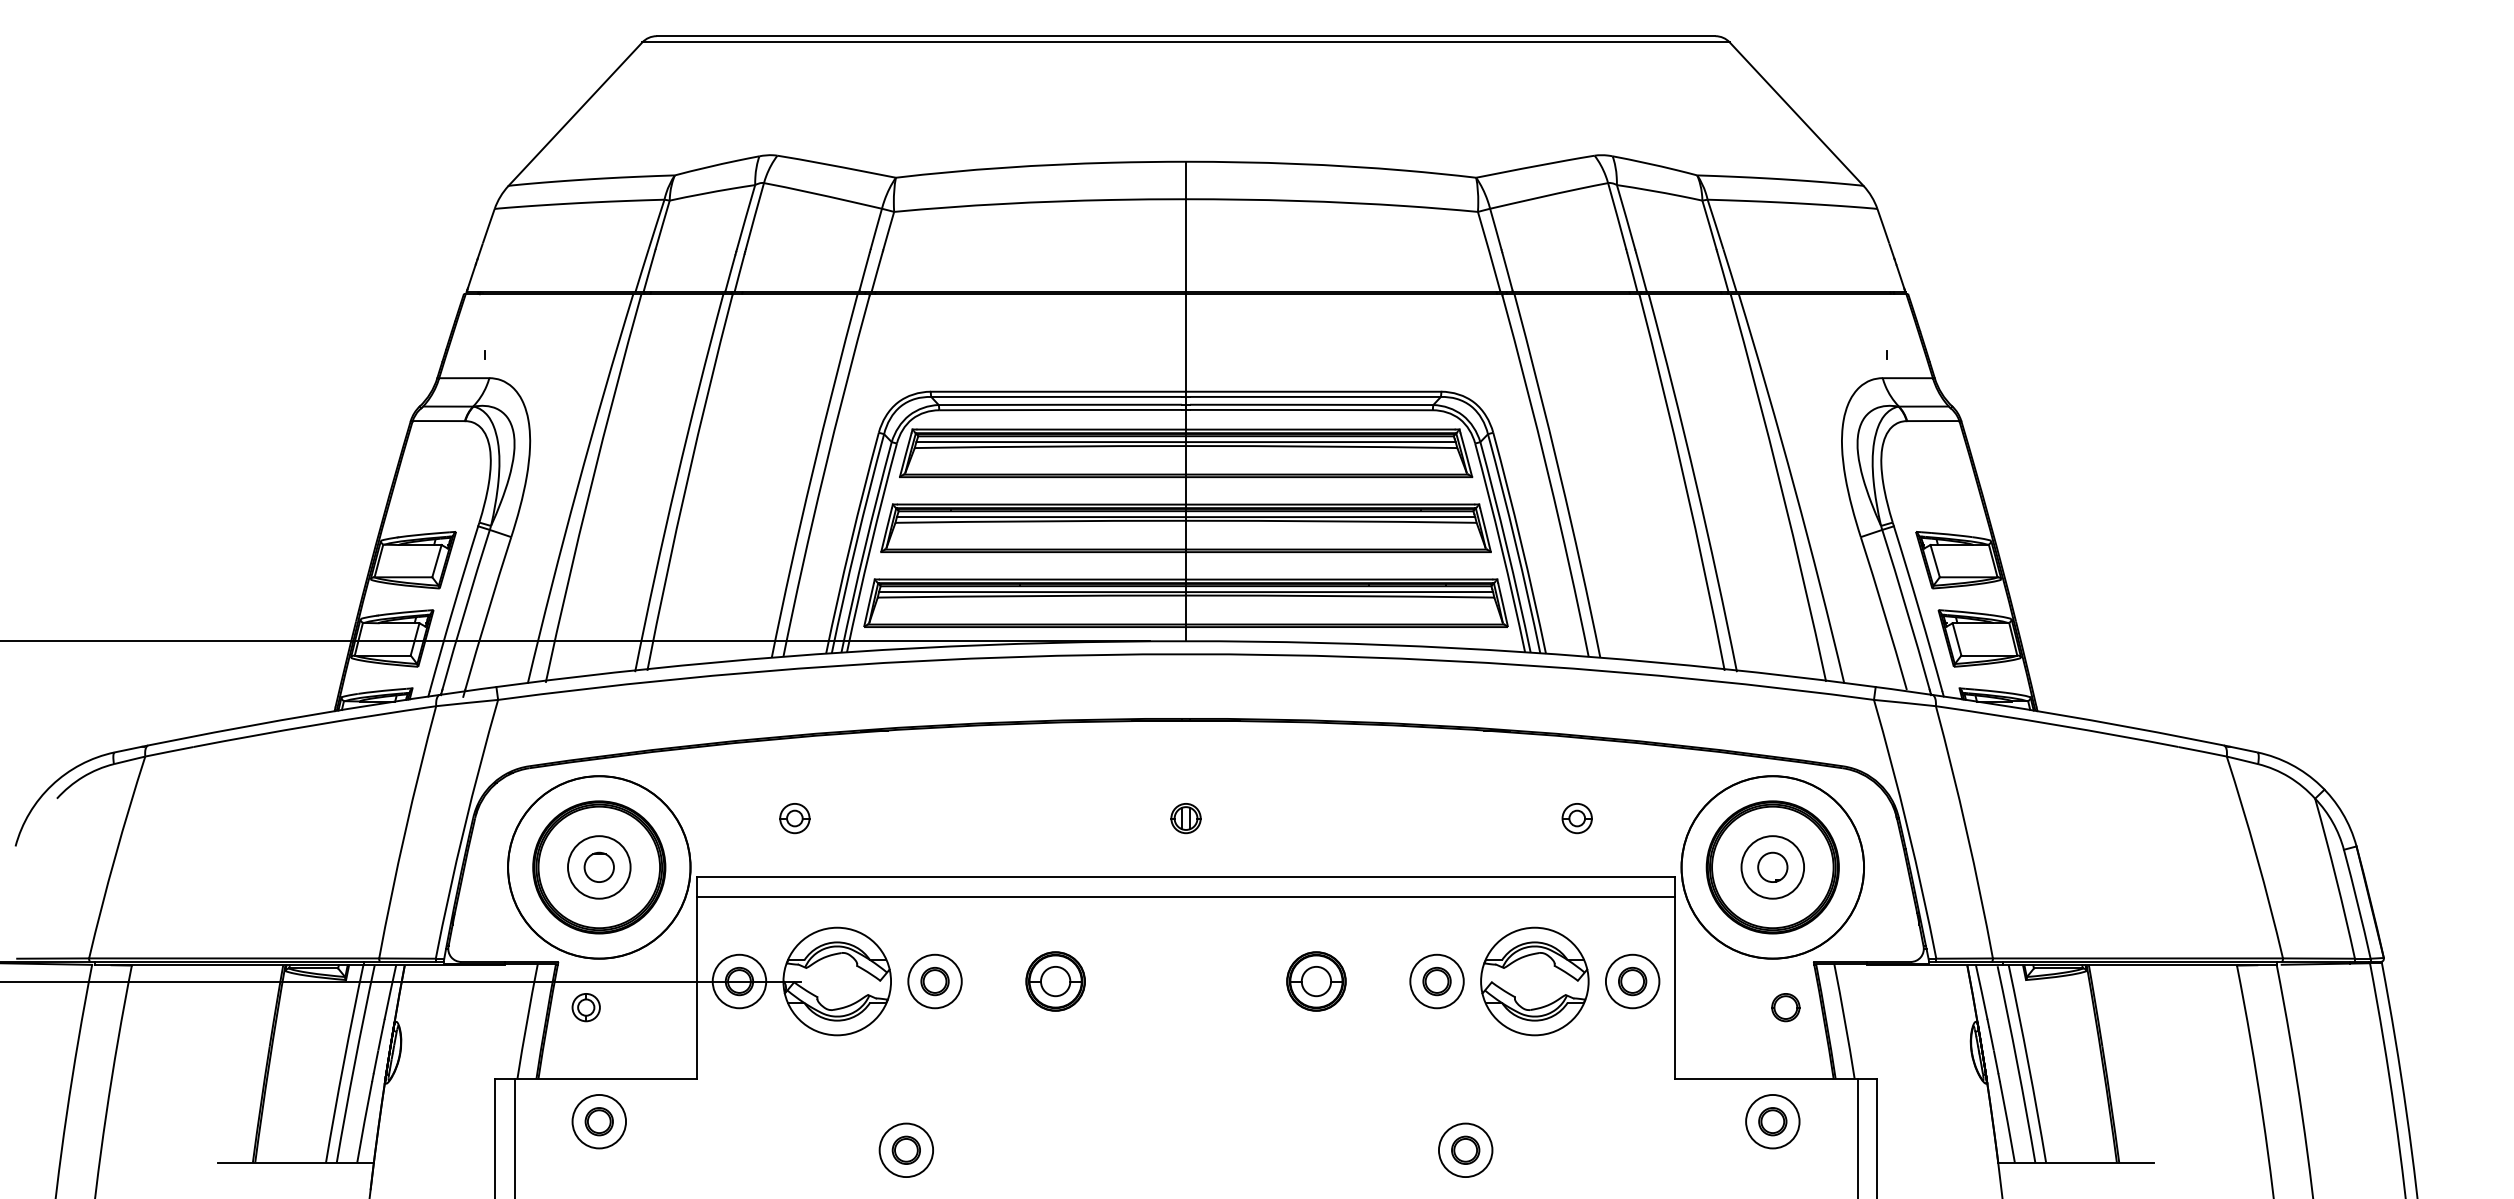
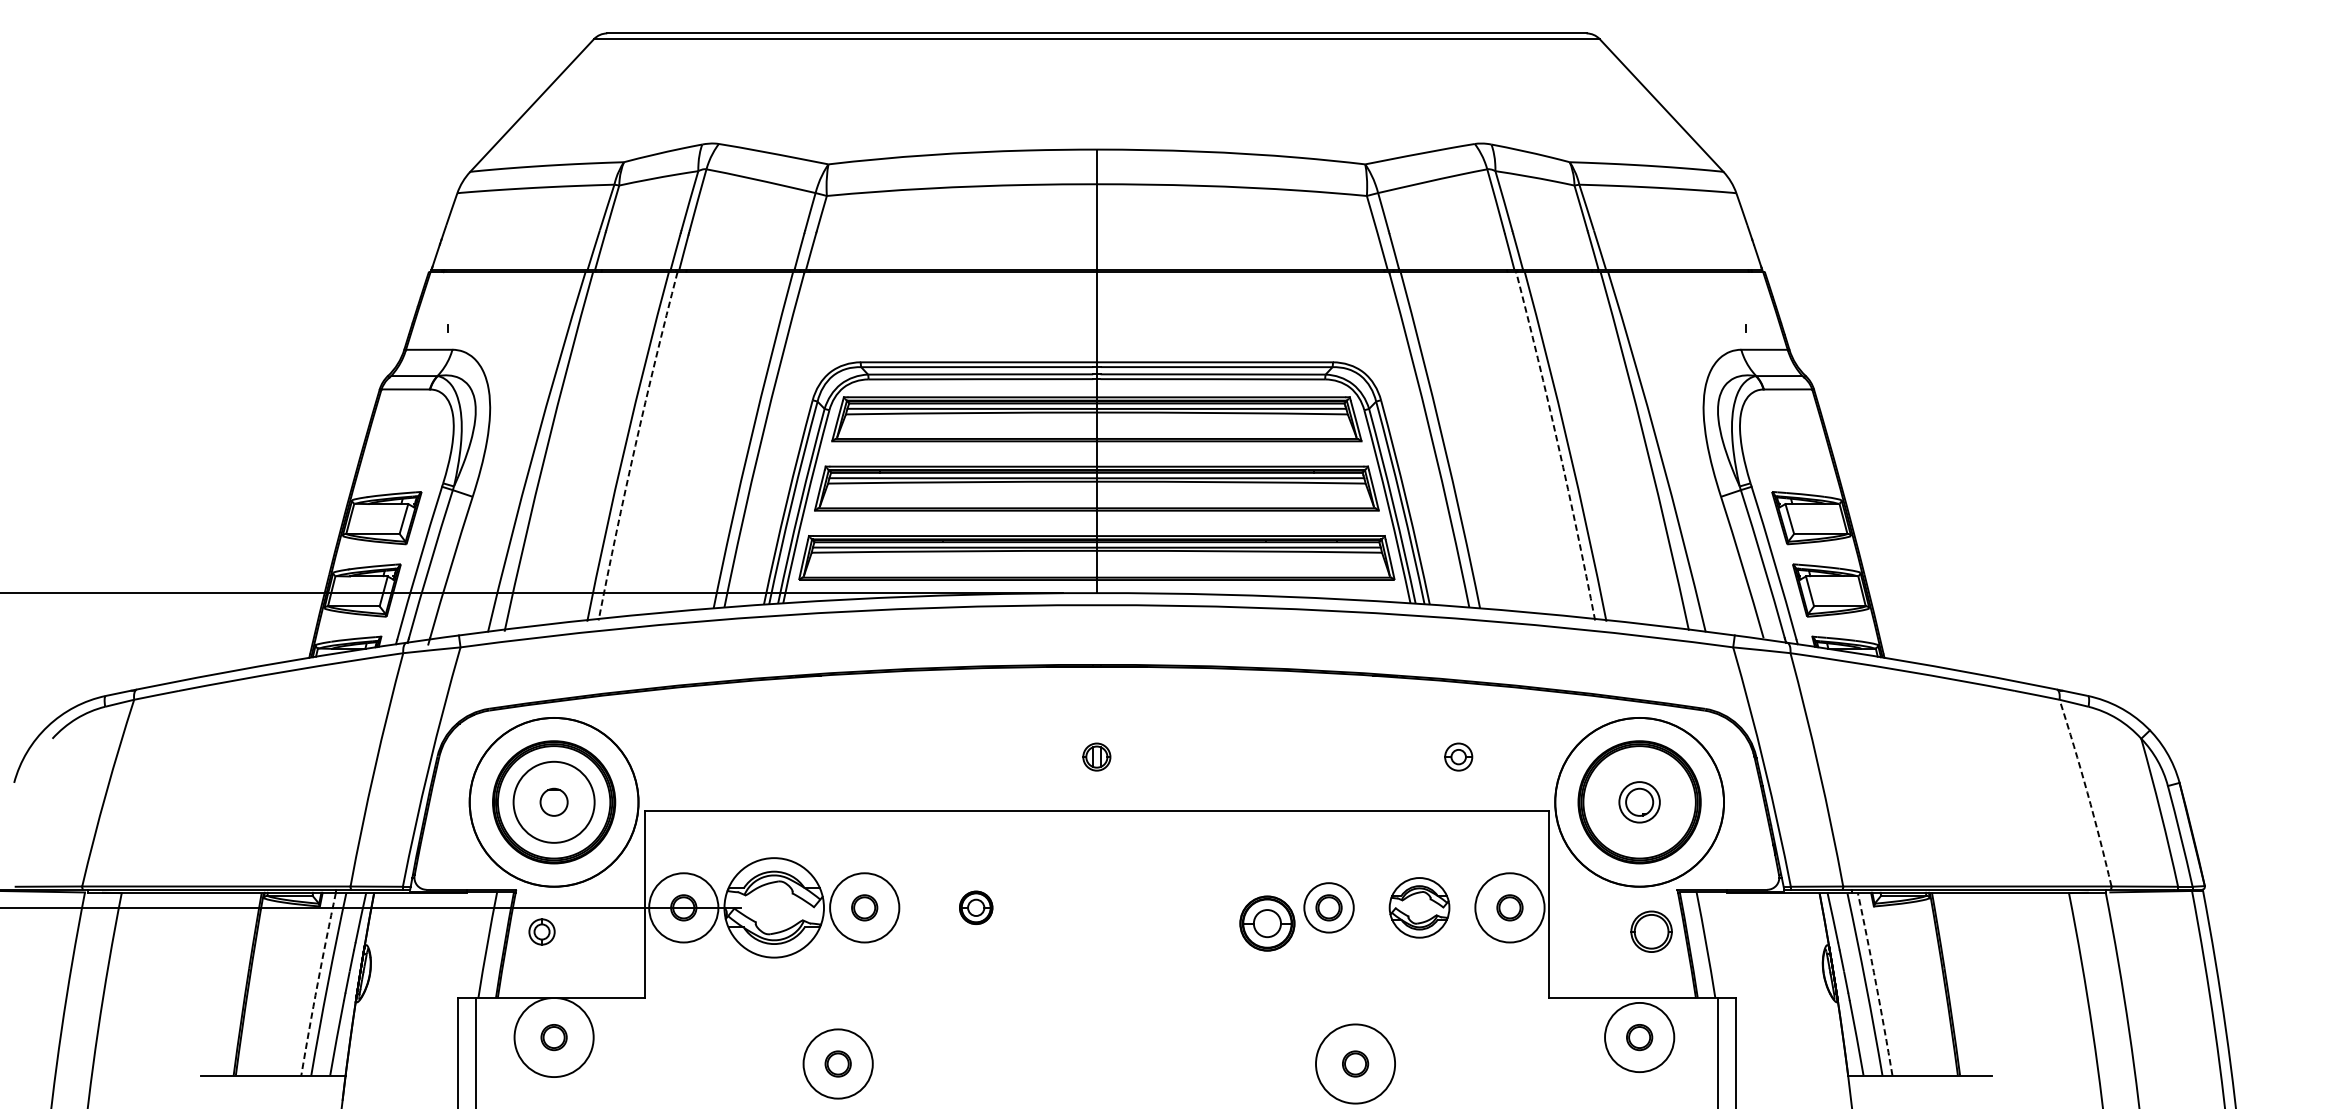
arc: (687, 481) -> (635, 445), solid -> dashed
arc: (1684, 481) -> (1557, 445), solid -> dashed
part: (794, 818) -> (734, 757), removed
arc: (2256, 856) -> (2087, 792), solid -> dashed
circle: (599, 867) -> (554, 802), size x1.4
circle: (1772, 867) -> (1639, 802), size x0.7
line: (1186, 896) -> (1097, 829), removed
circle: (739, 981) -> (683, 907), size x1.4
circle: (934, 981) -> (864, 907), size x1.4
part: (1055, 981) -> (976, 907), size x0.6
part: (1316, 981) -> (1267, 923), moved
part: (1534, 981) -> (1419, 907), size x0.6
circle: (1632, 981) -> (1509, 907), size x1.4
part: (1785, 1007) -> (1651, 931), size x1.6
arc: (343, 1063) -> (317, 983), solid -> dashed
arc: (2028, 1063) -> (1876, 983), solid -> dashed
circle: (599, 1121) -> (554, 1037), size x1.6
circle: (1772, 1121) -> (1639, 1037), size x1.4
circle: (906, 1150) -> (838, 1064), size x1.4
circle: (1465, 1150) -> (1355, 1064), size x1.6

